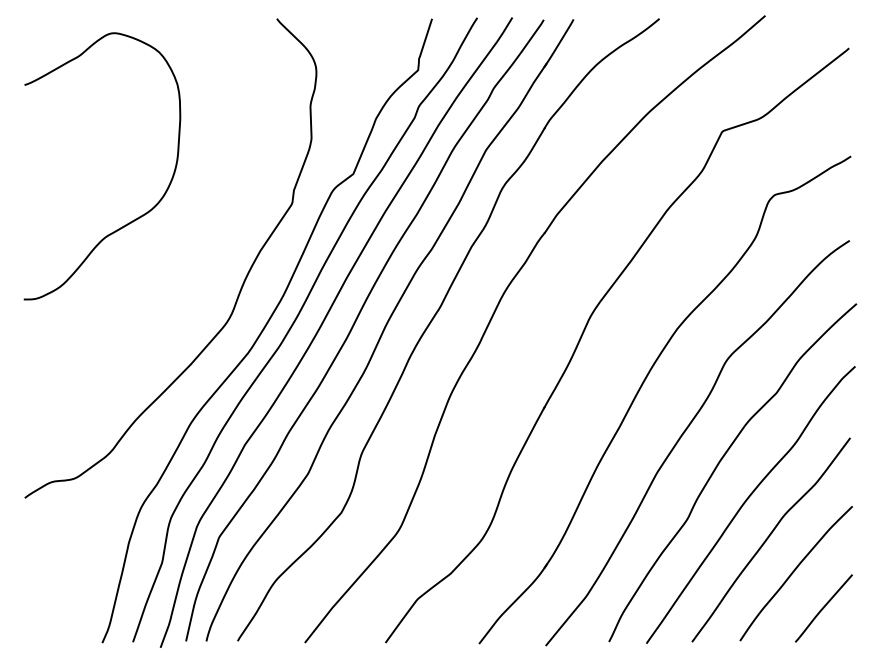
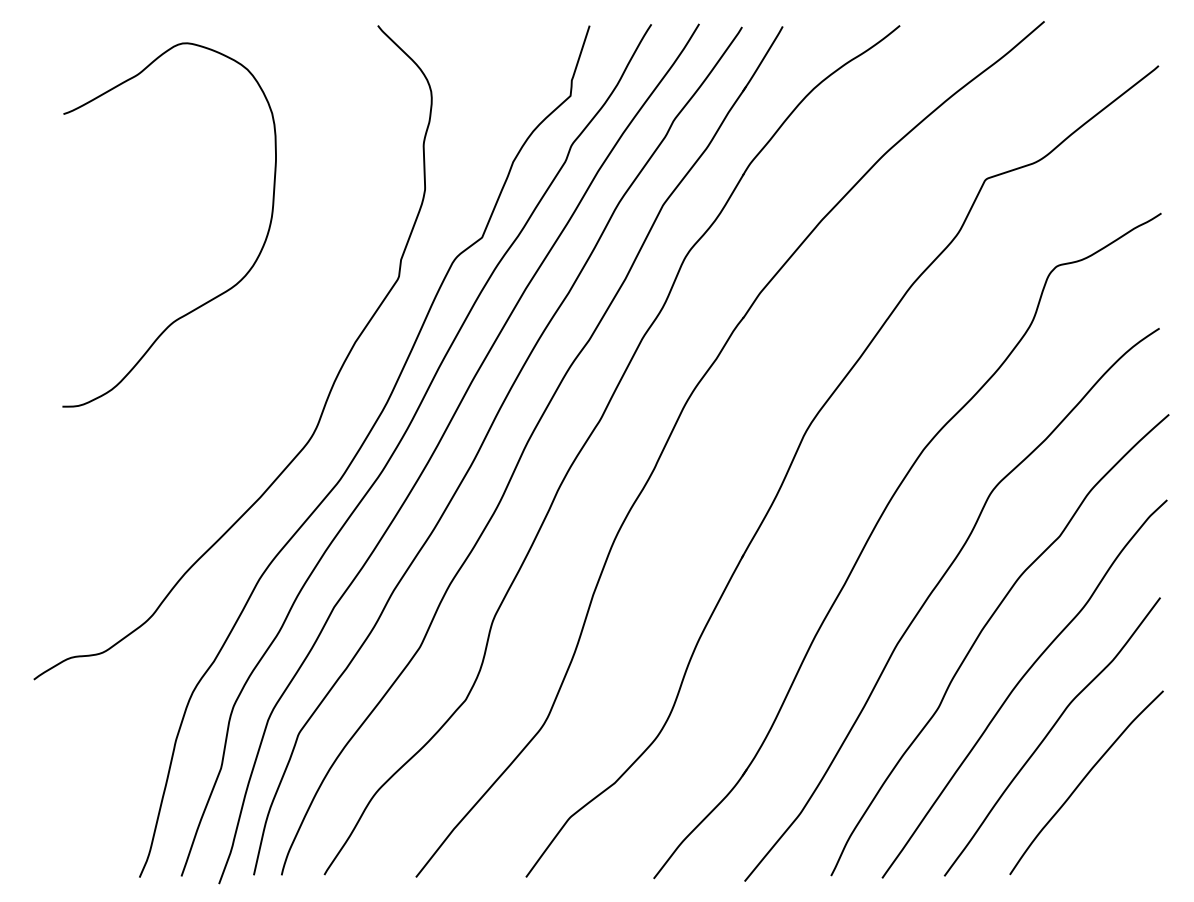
curve: (134, 219) -> (213, 297), moved
curve: (824, 607) -> (1124, 829), removed

